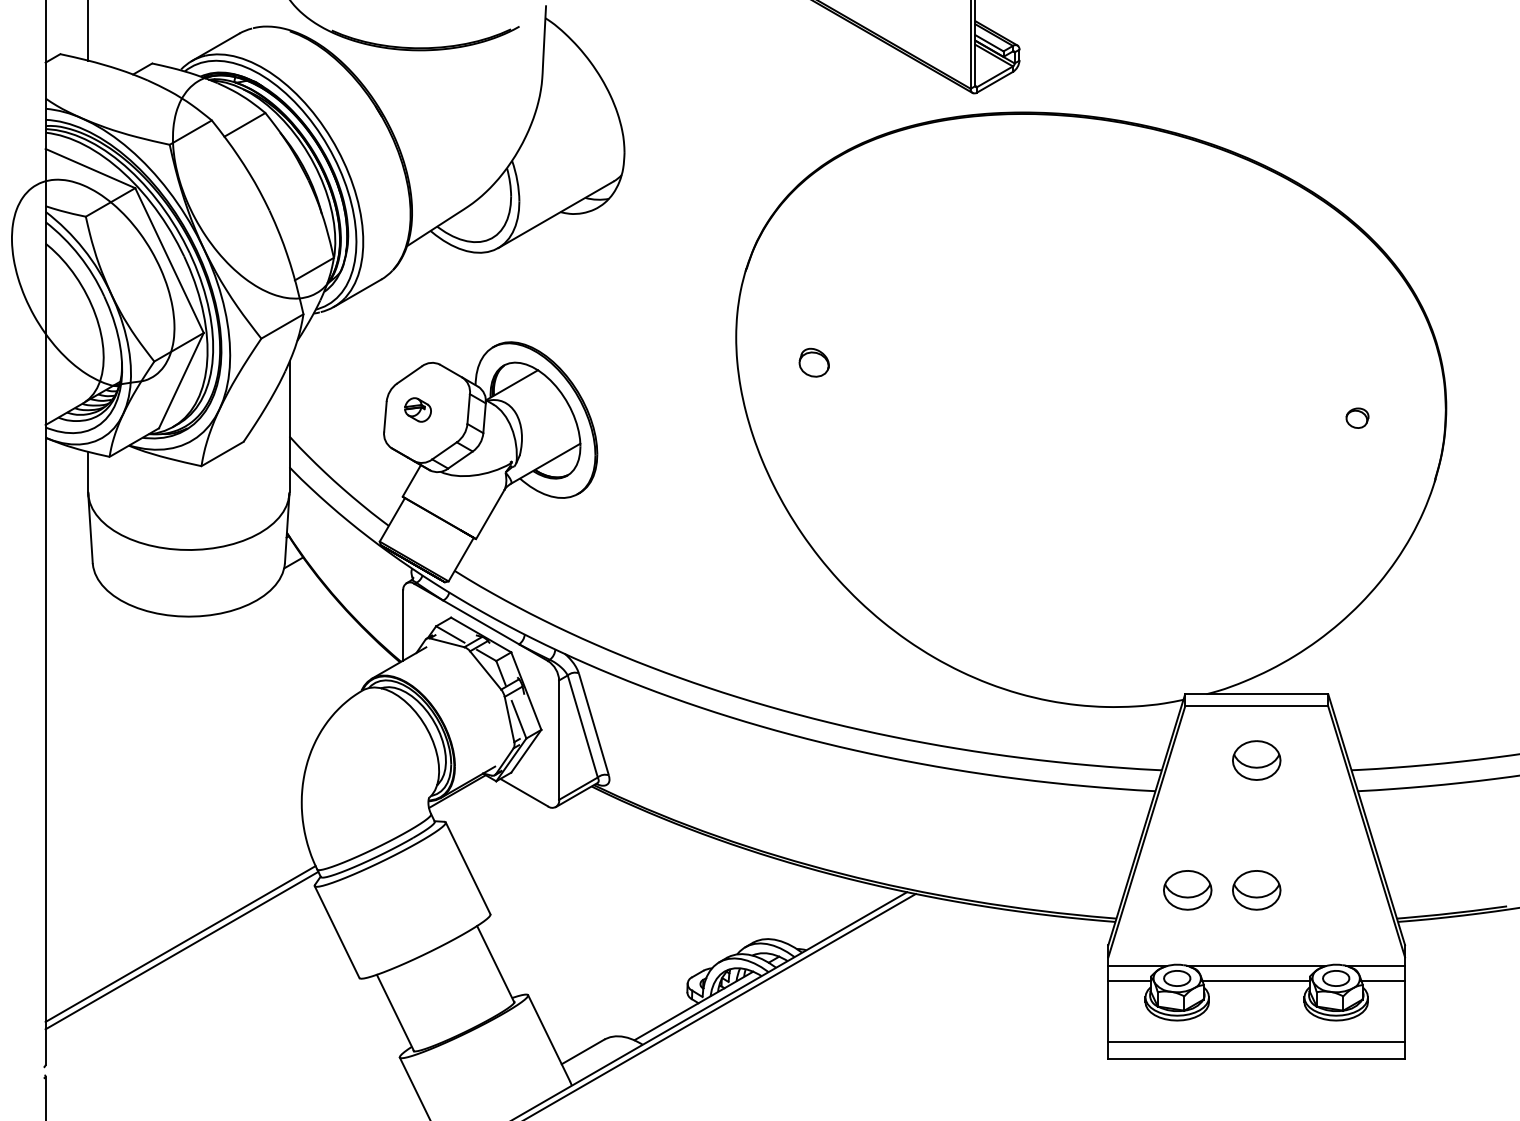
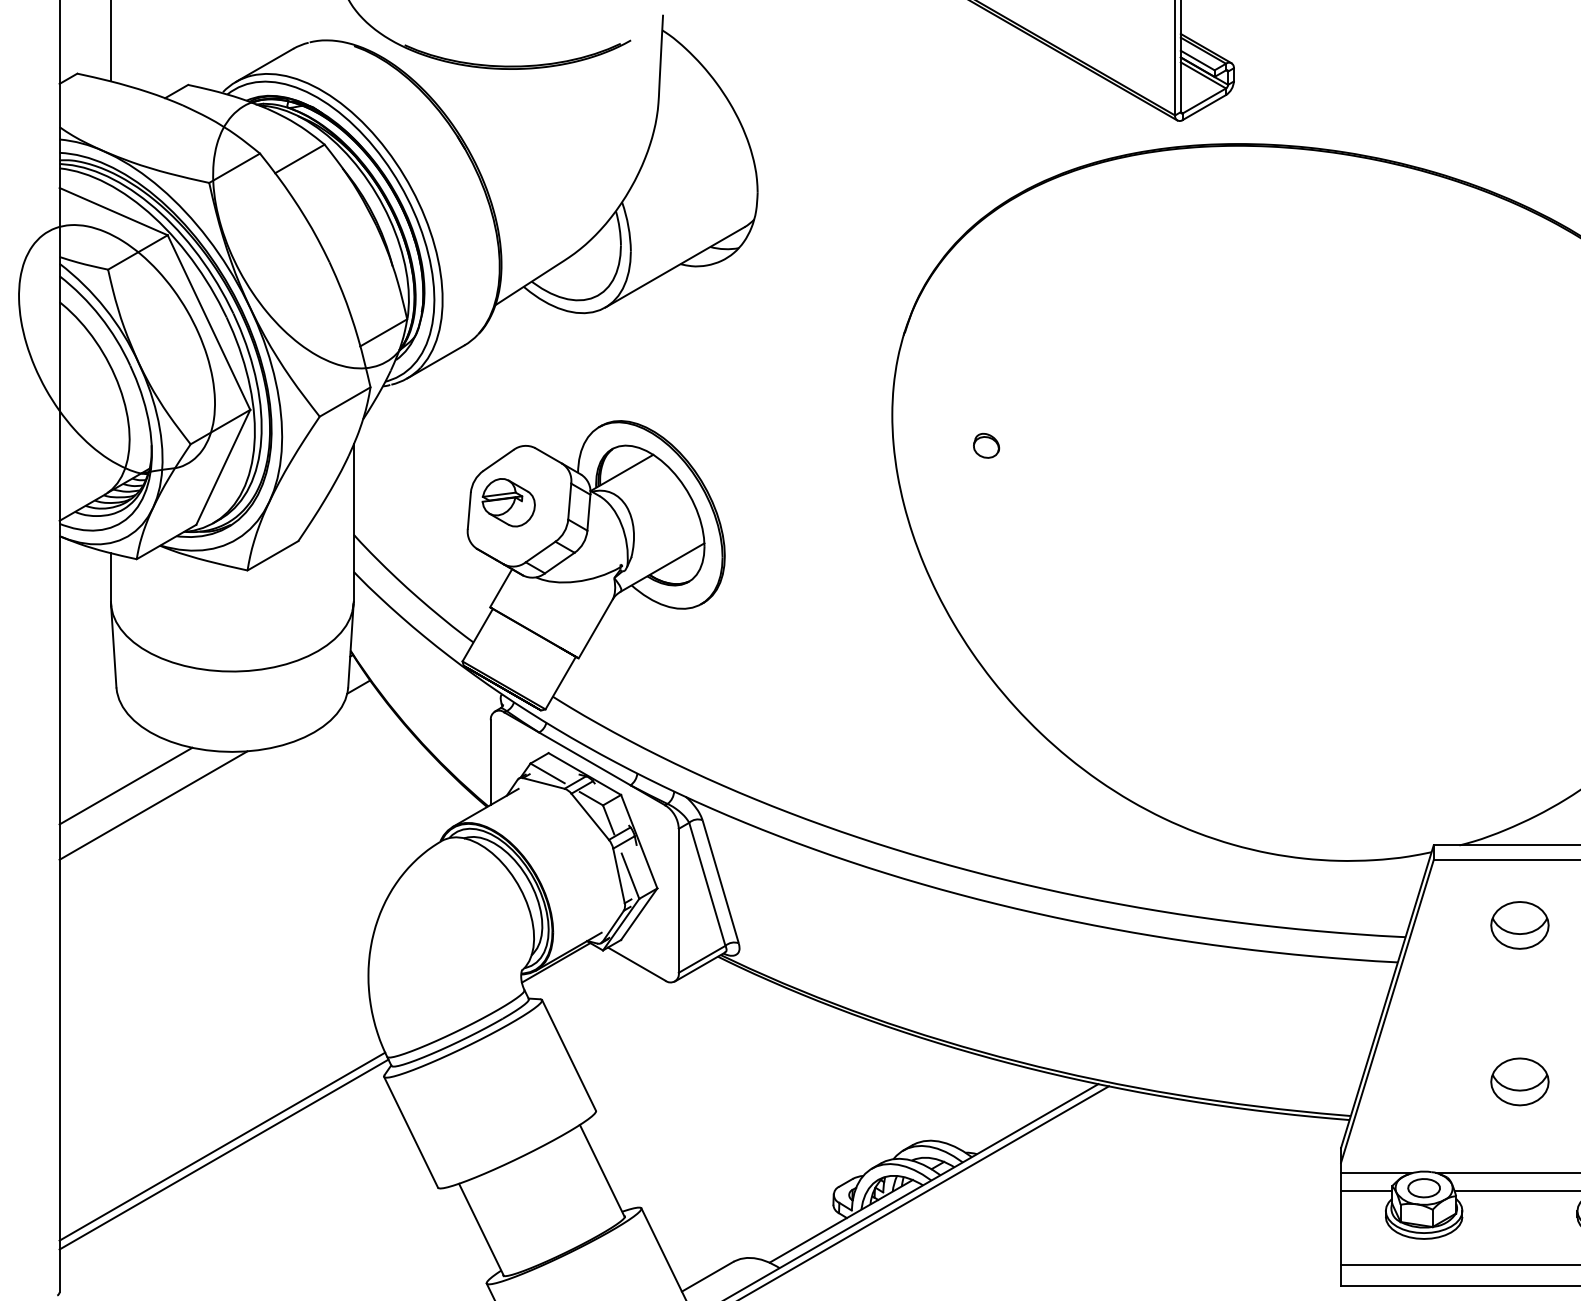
part: (814, 362) -> (986, 445), size x0.71
part: (417, 409) -> (508, 502), size x1.67
line: (100, 644) -> (125, 785), added
line: (123, 661) -> (153, 805), added
part: (1187, 890) -> (1436, 1082), removed

